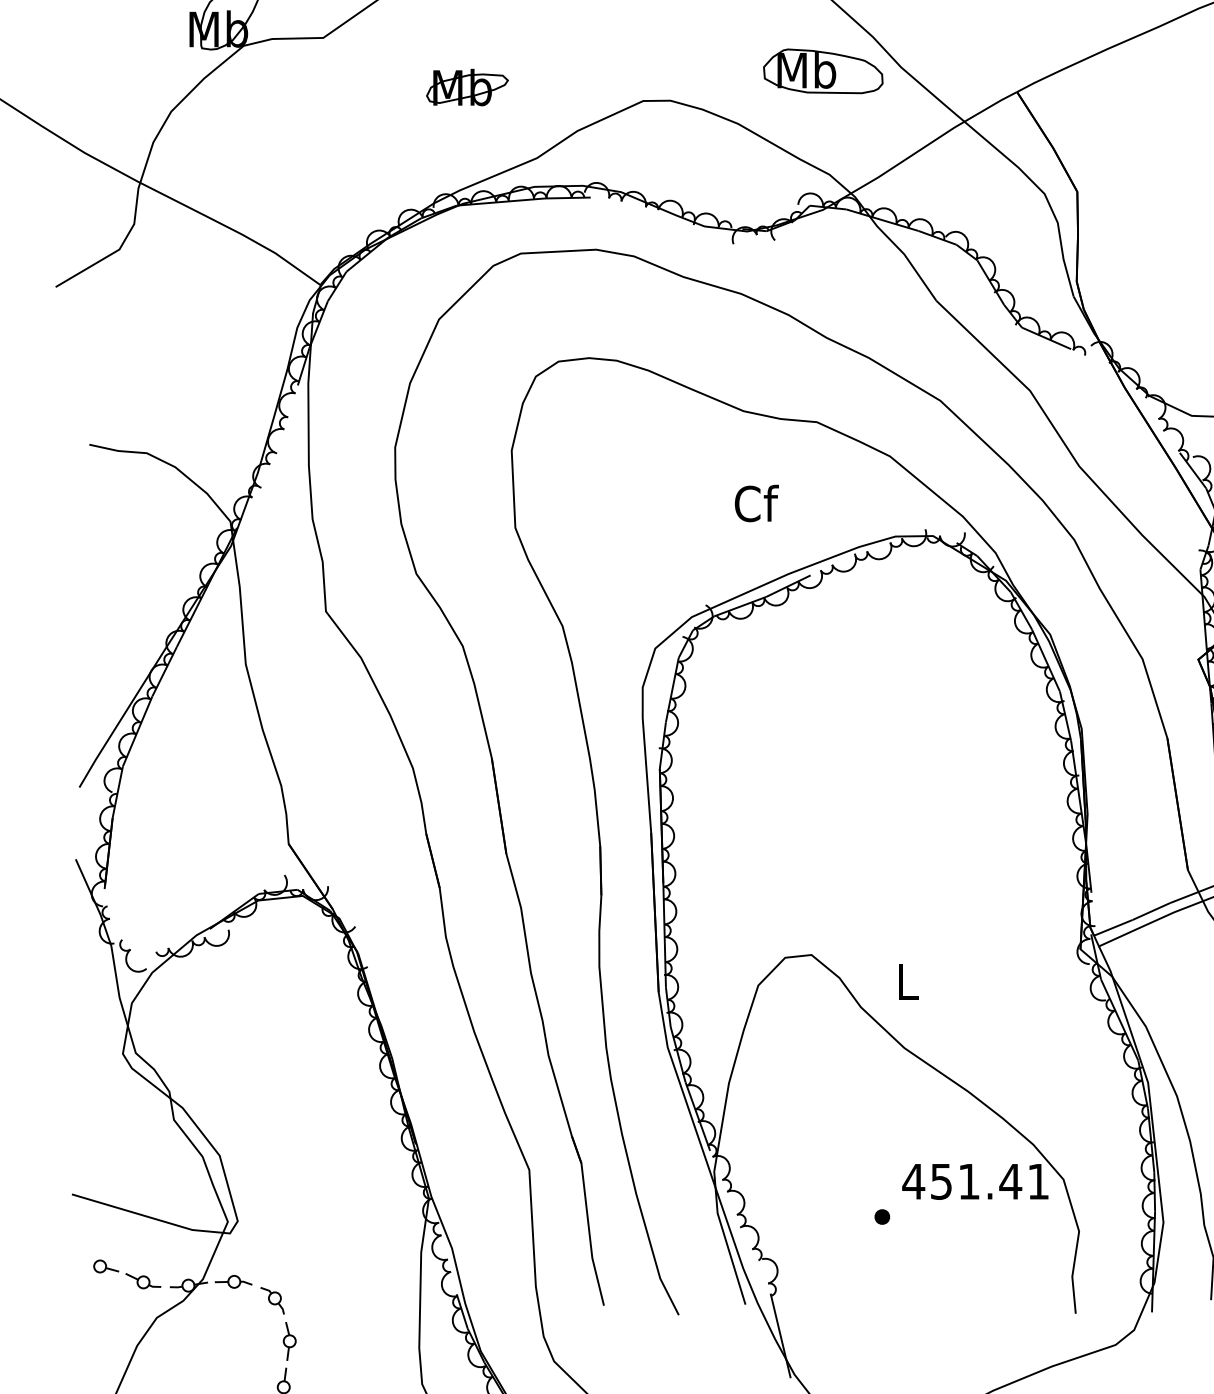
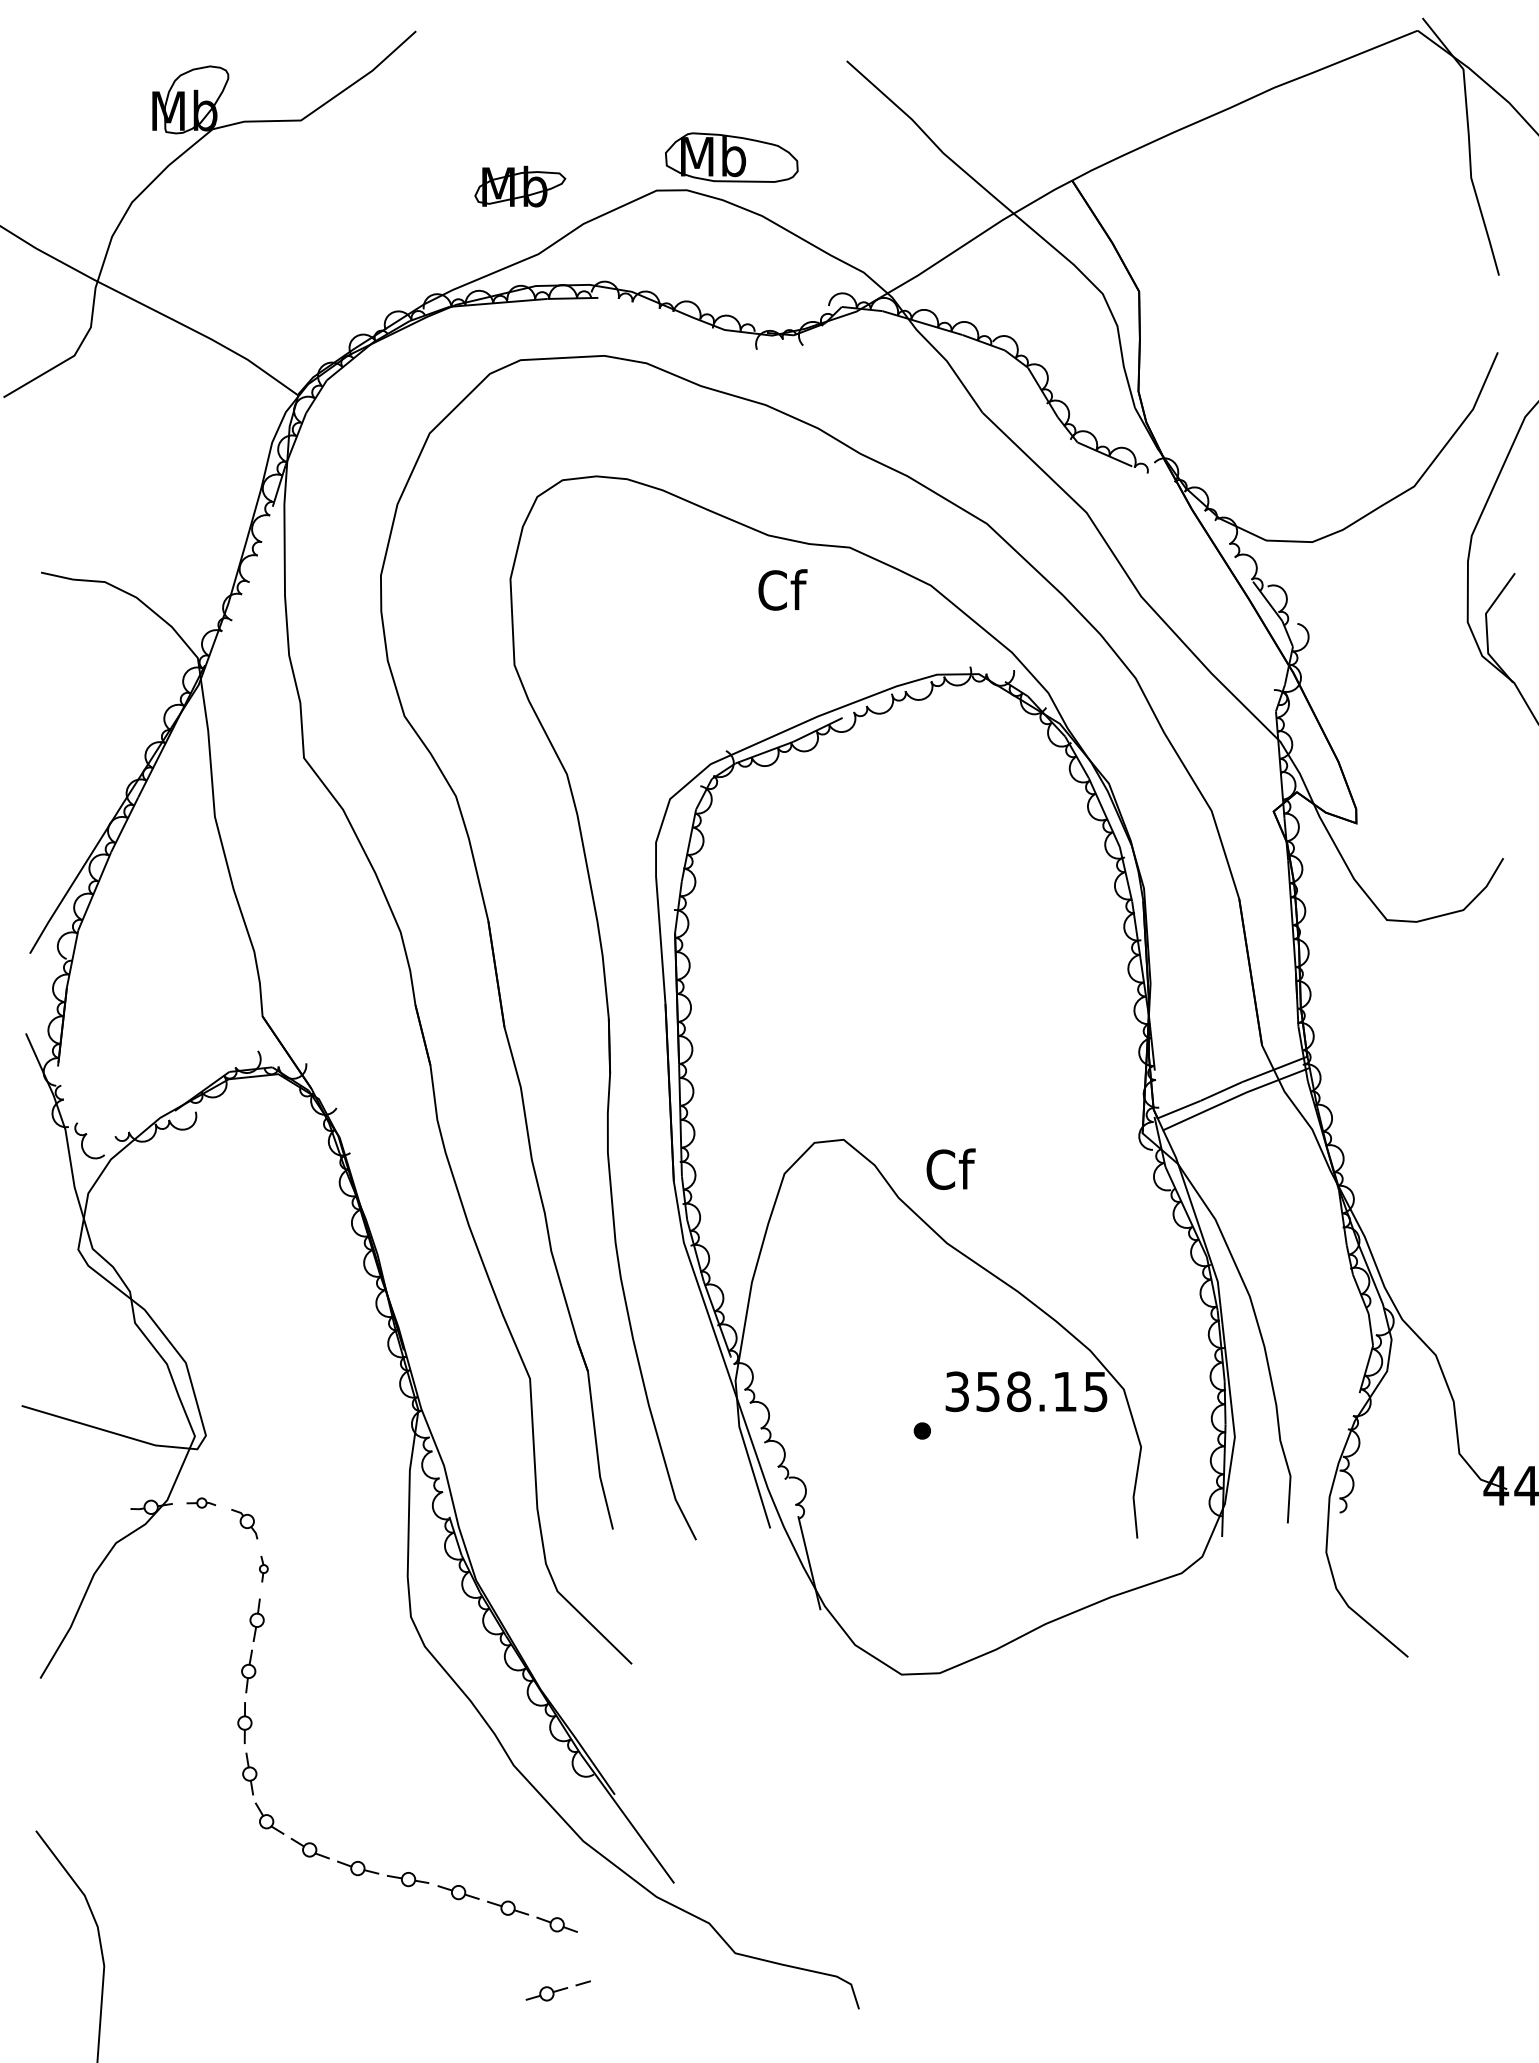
part: (823, 71) -> (731, 157), moved
part: (467, 87) -> (520, 186), moved
text: (756, 503) -> (782, 589), moved
text: (907, 981) -> (950, 1169), L -> Cf
text: (975, 1181) -> (1025, 1391), 451.41 -> 358.15
part: (126, 1274) -> (82, 1494), removed
part: (233, 1281) -> (201, 1502), size x0.7
part: (289, 1340) -> (263, 1568), size x0.6

